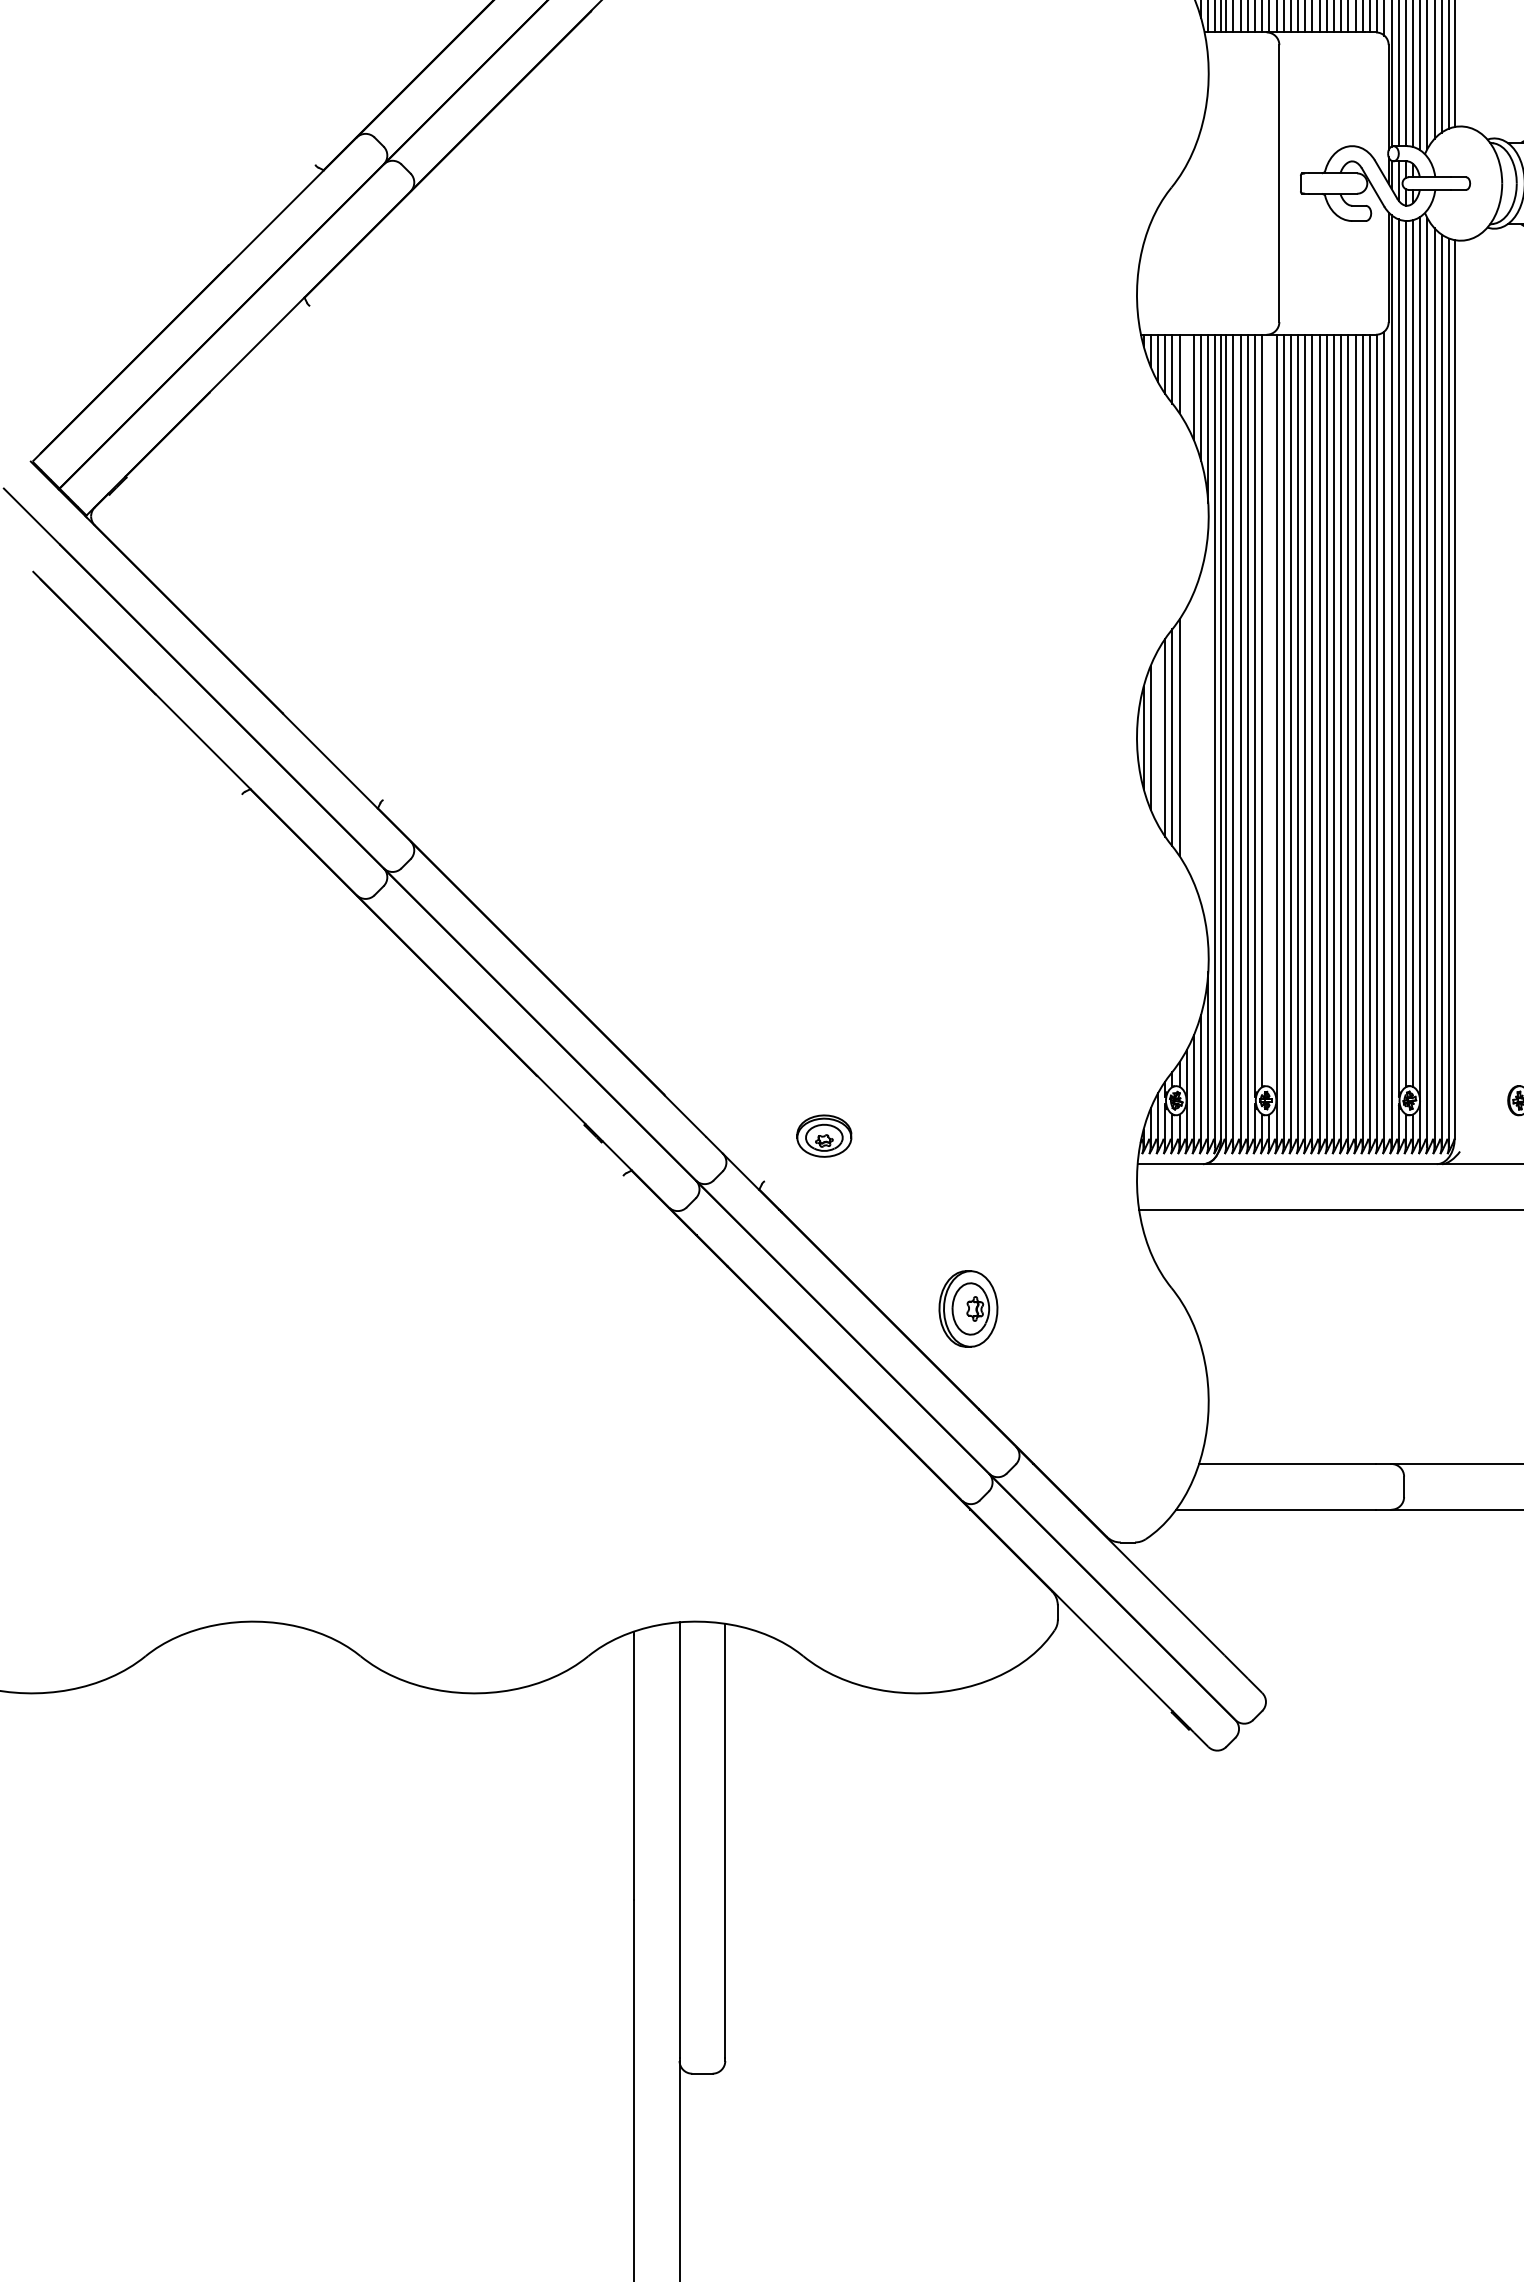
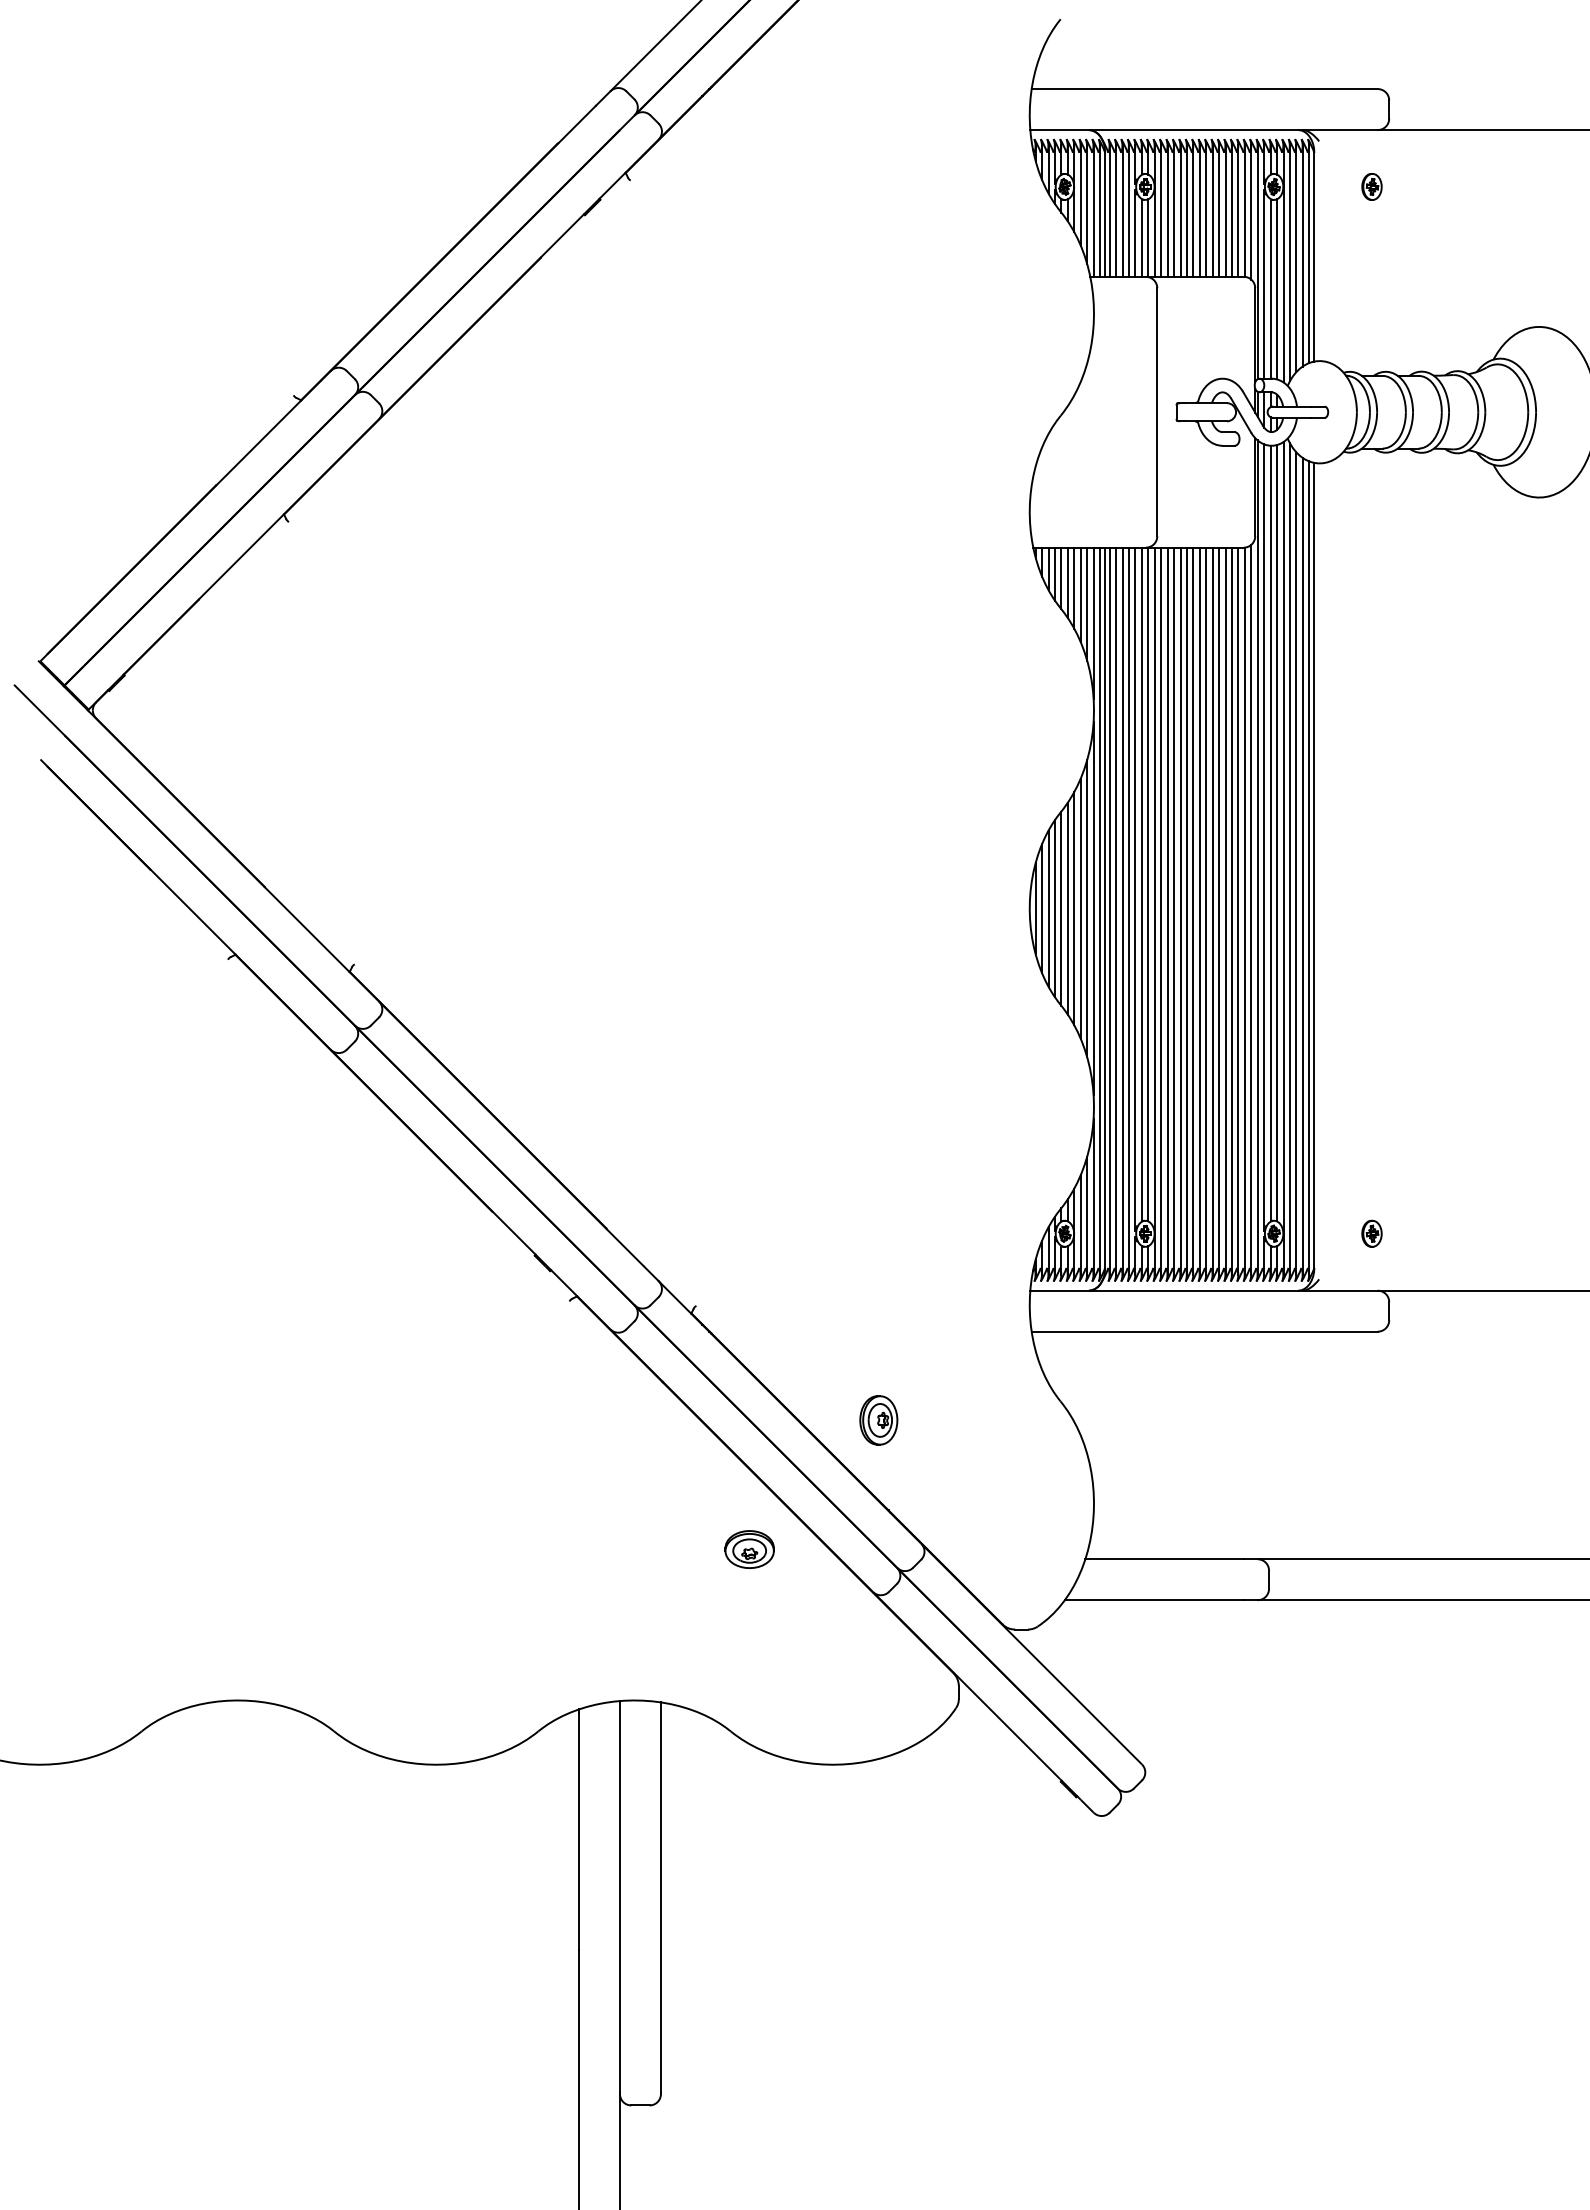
line: (1186, 379) -> (1074, 587), added
line: (1269, 710) -> (1148, 884), added
line: (1157, 737) -> (1048, 908), added
line: (1186, 737) -> (1074, 908), added
line: (1193, 737) -> (1080, 908), added
line: (1201, 737) -> (1087, 908), added
line: (1208, 737) -> (1093, 908), added
part: (824, 1136) -> (749, 1549), moved
part: (968, 1309) -> (878, 1420), size x0.71

